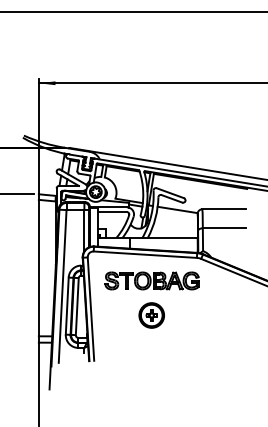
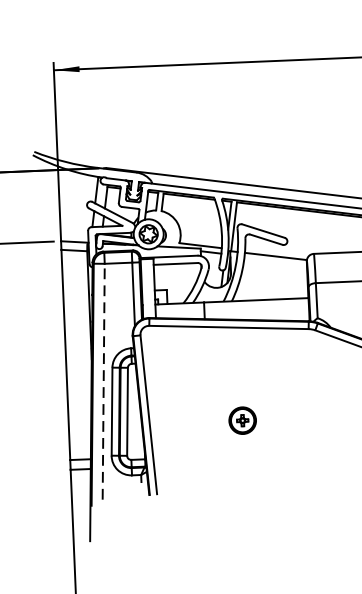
part: (151, 280) -> (240, 366), removed
line: (62, 285) -> (103, 380), solid -> dashed
part: (151, 315) -> (242, 420), size x0.7

